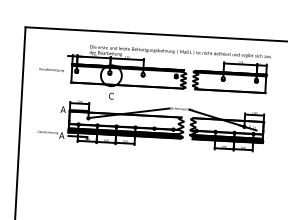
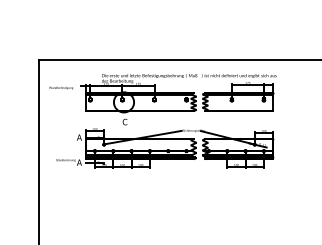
text: (50, 69) -> (60, 87), moved

